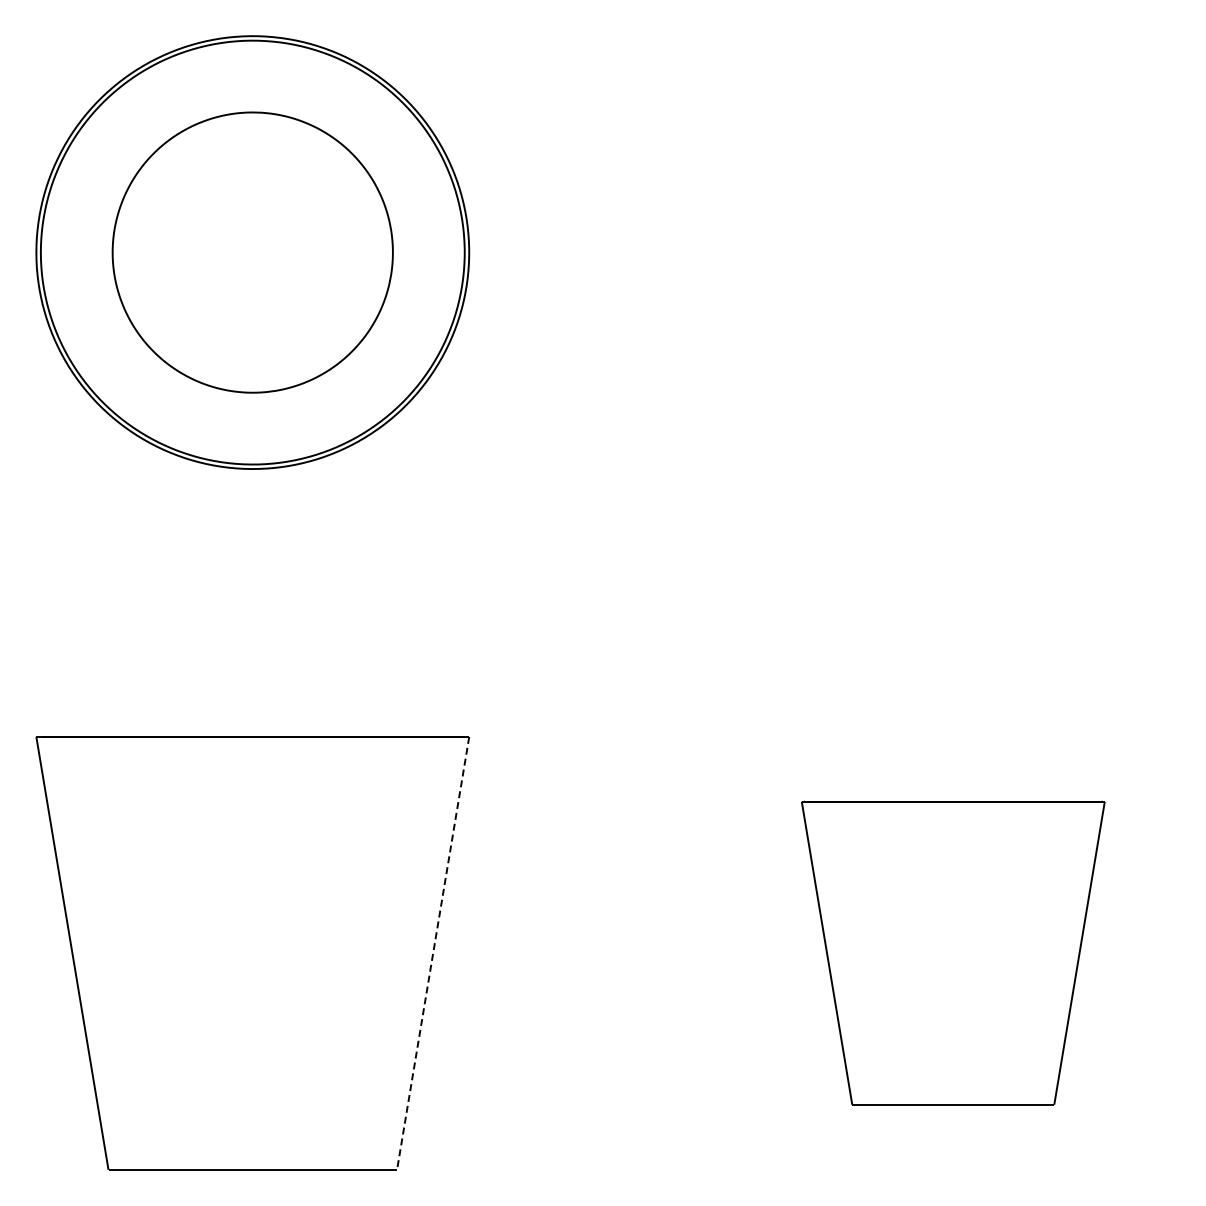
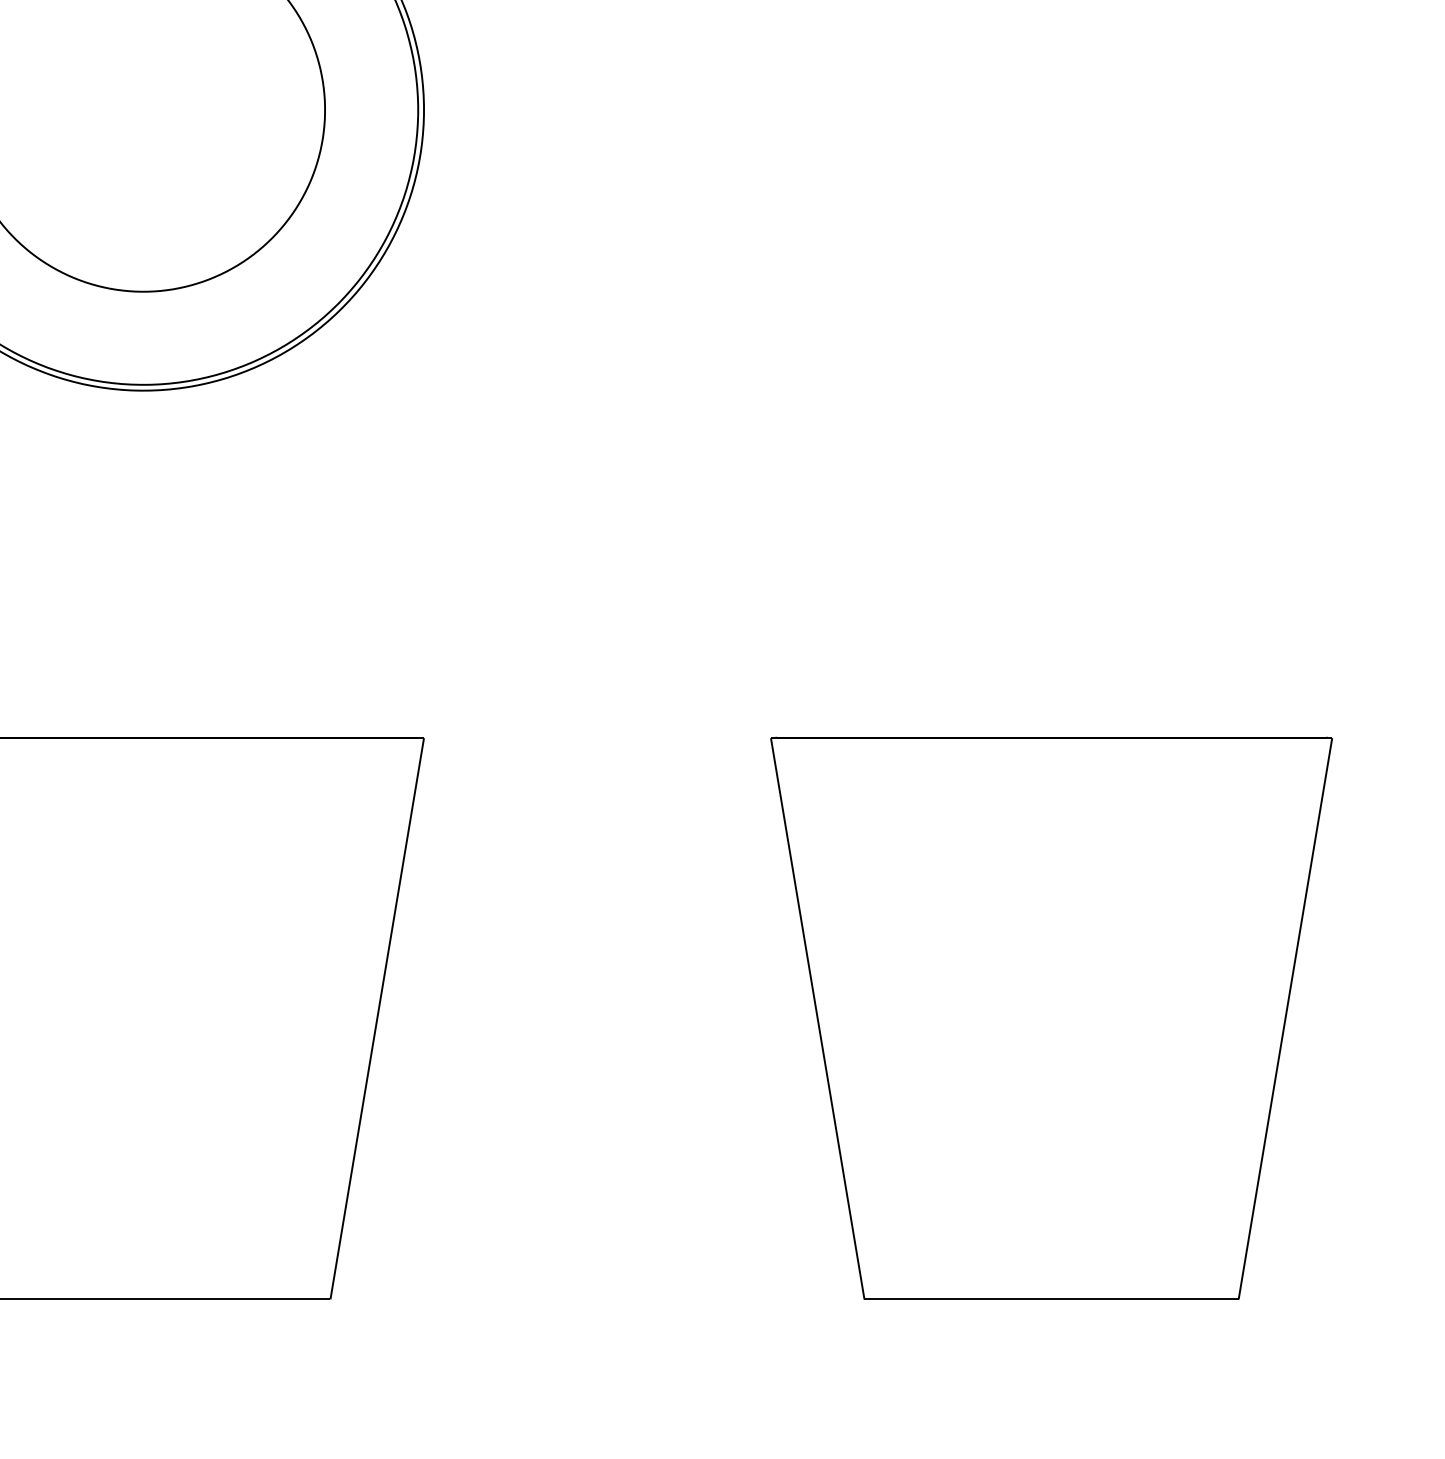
part: (953, 952) -> (1051, 1017), size x1.43
line: (433, 953) -> (377, 1018), dashed -> solid

